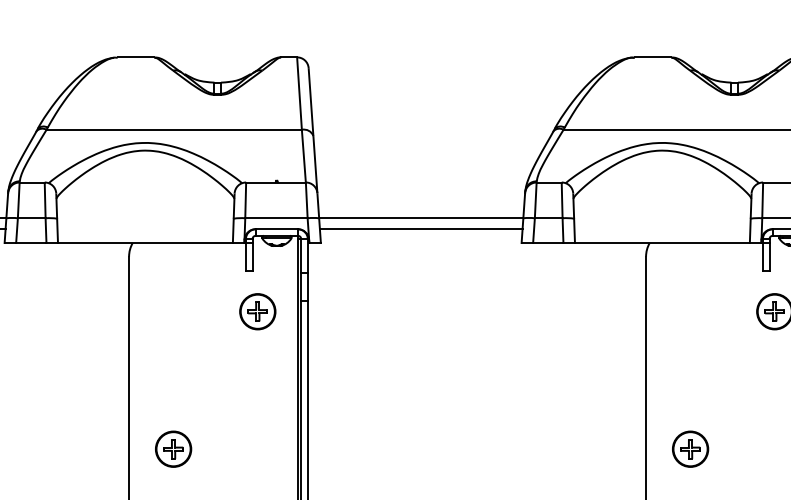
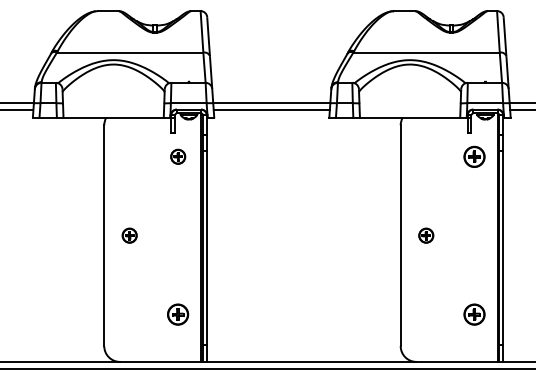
part: (258, 310) -> (178, 156), size x0.7
part: (173, 448) -> (129, 235), size x0.7
part: (691, 448) -> (426, 235), size x0.7

